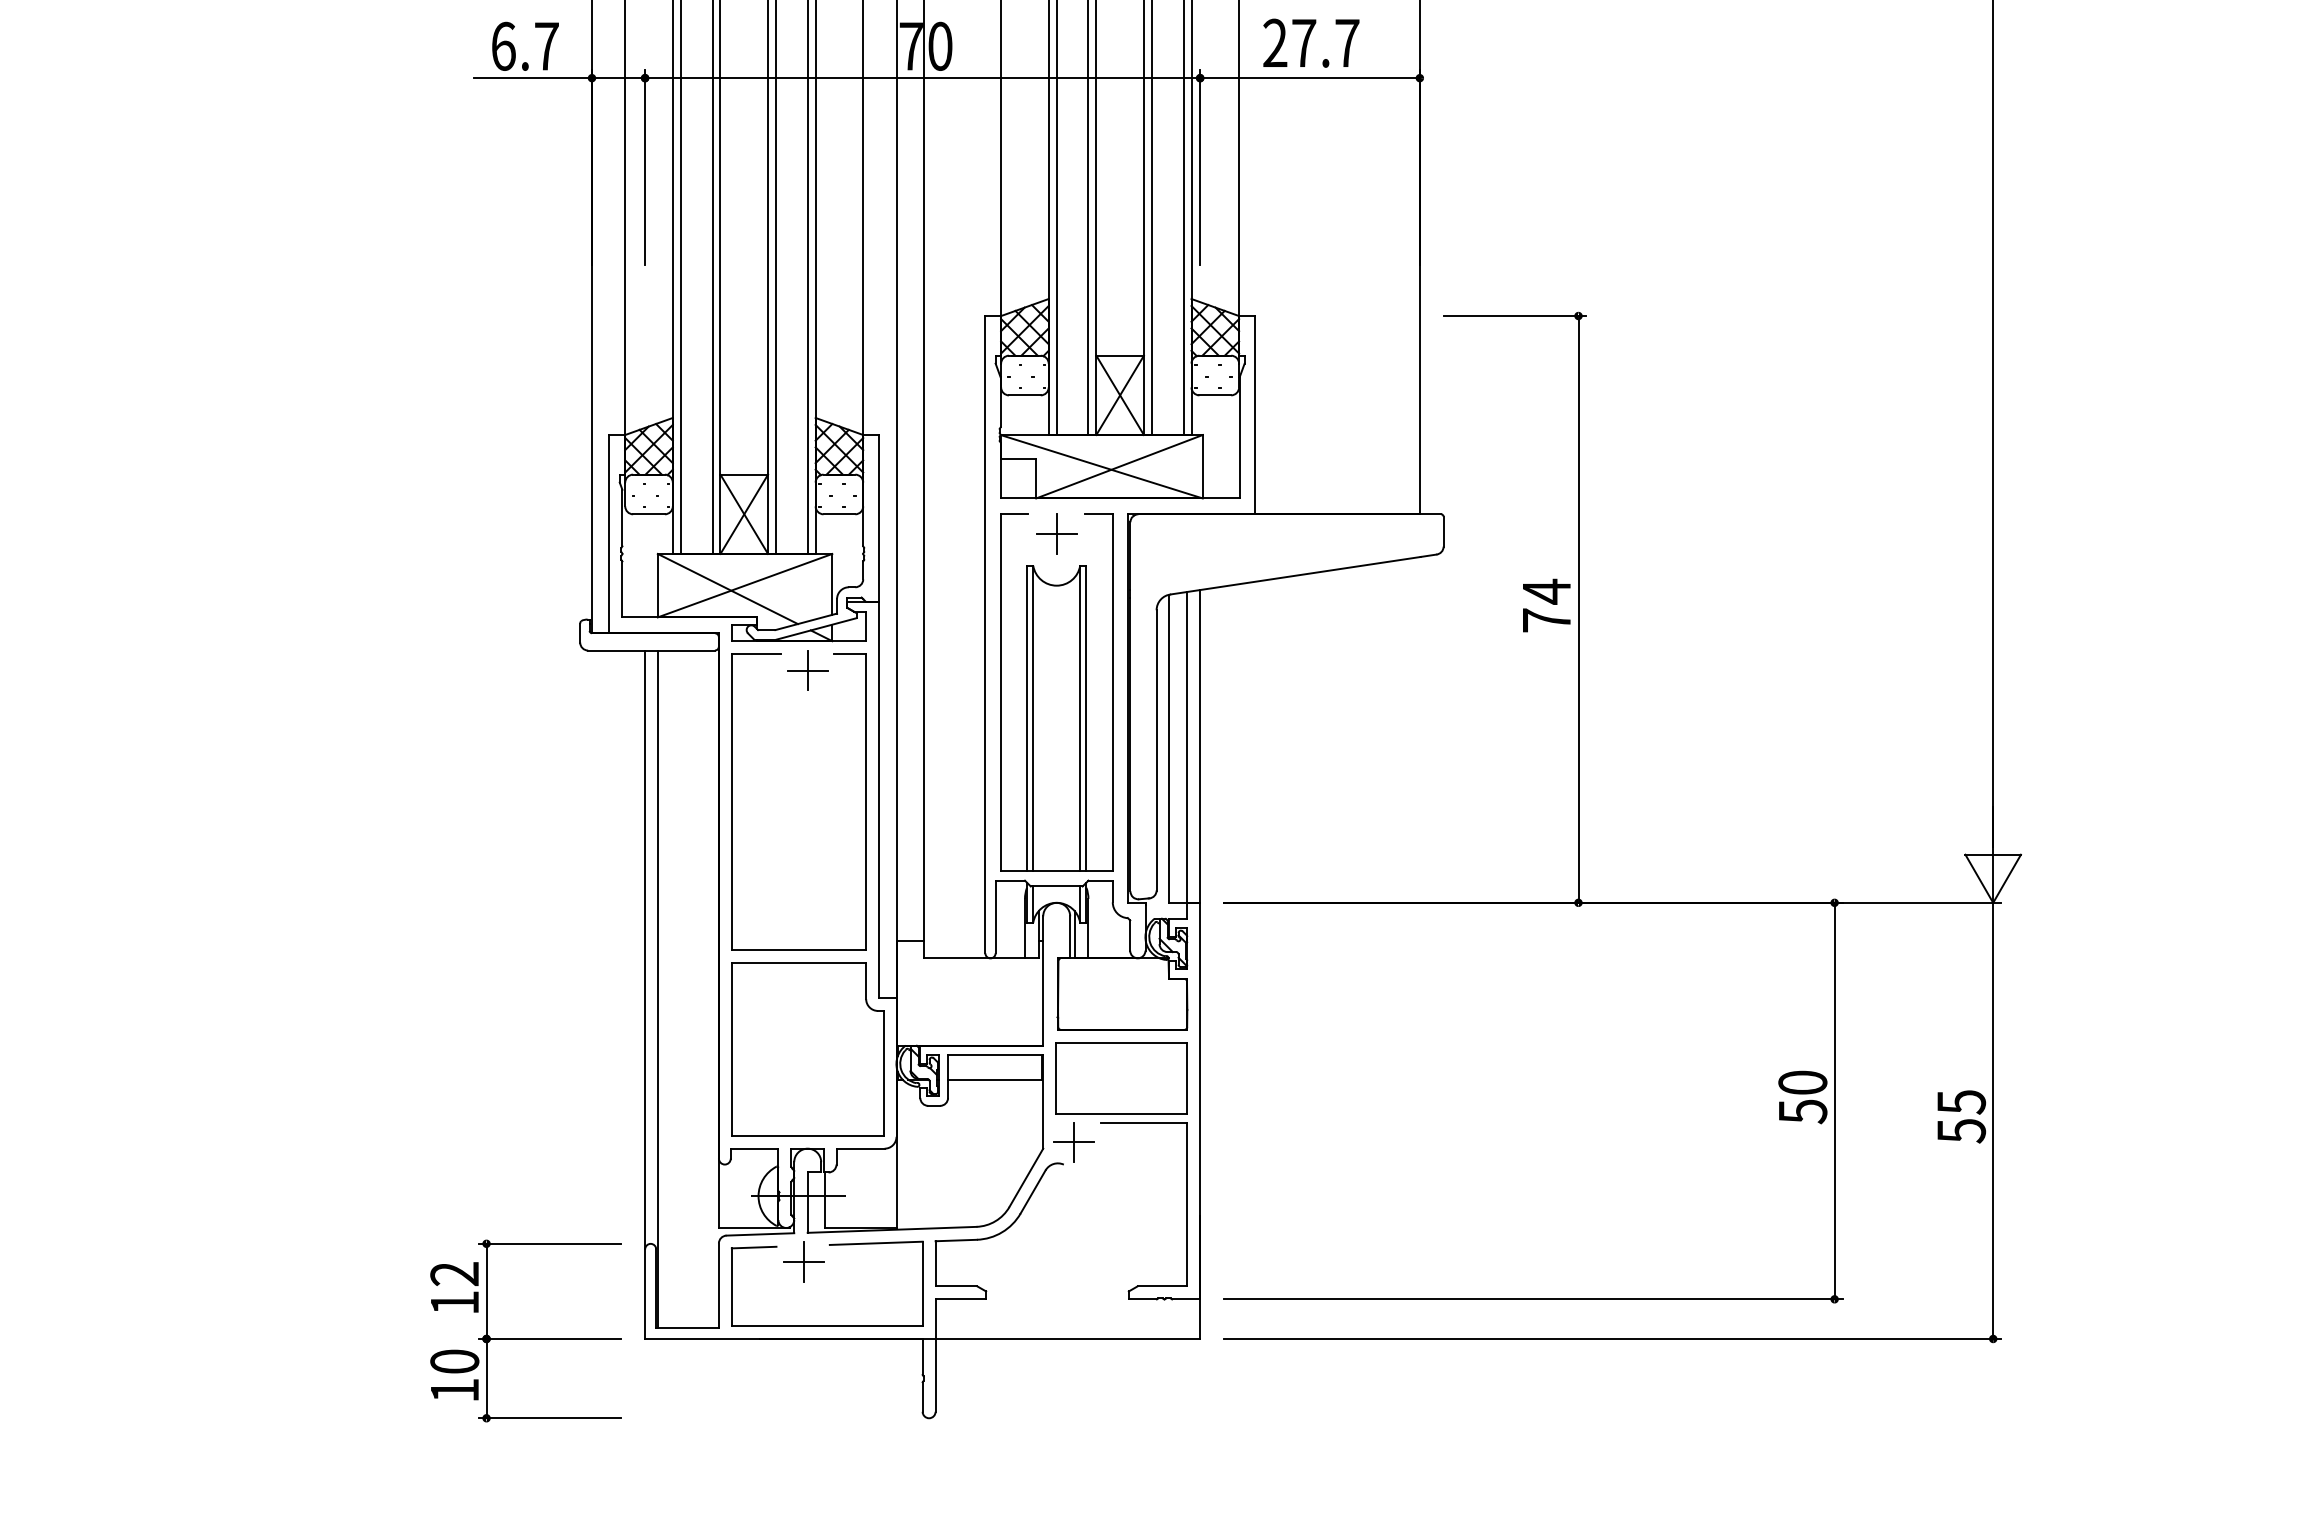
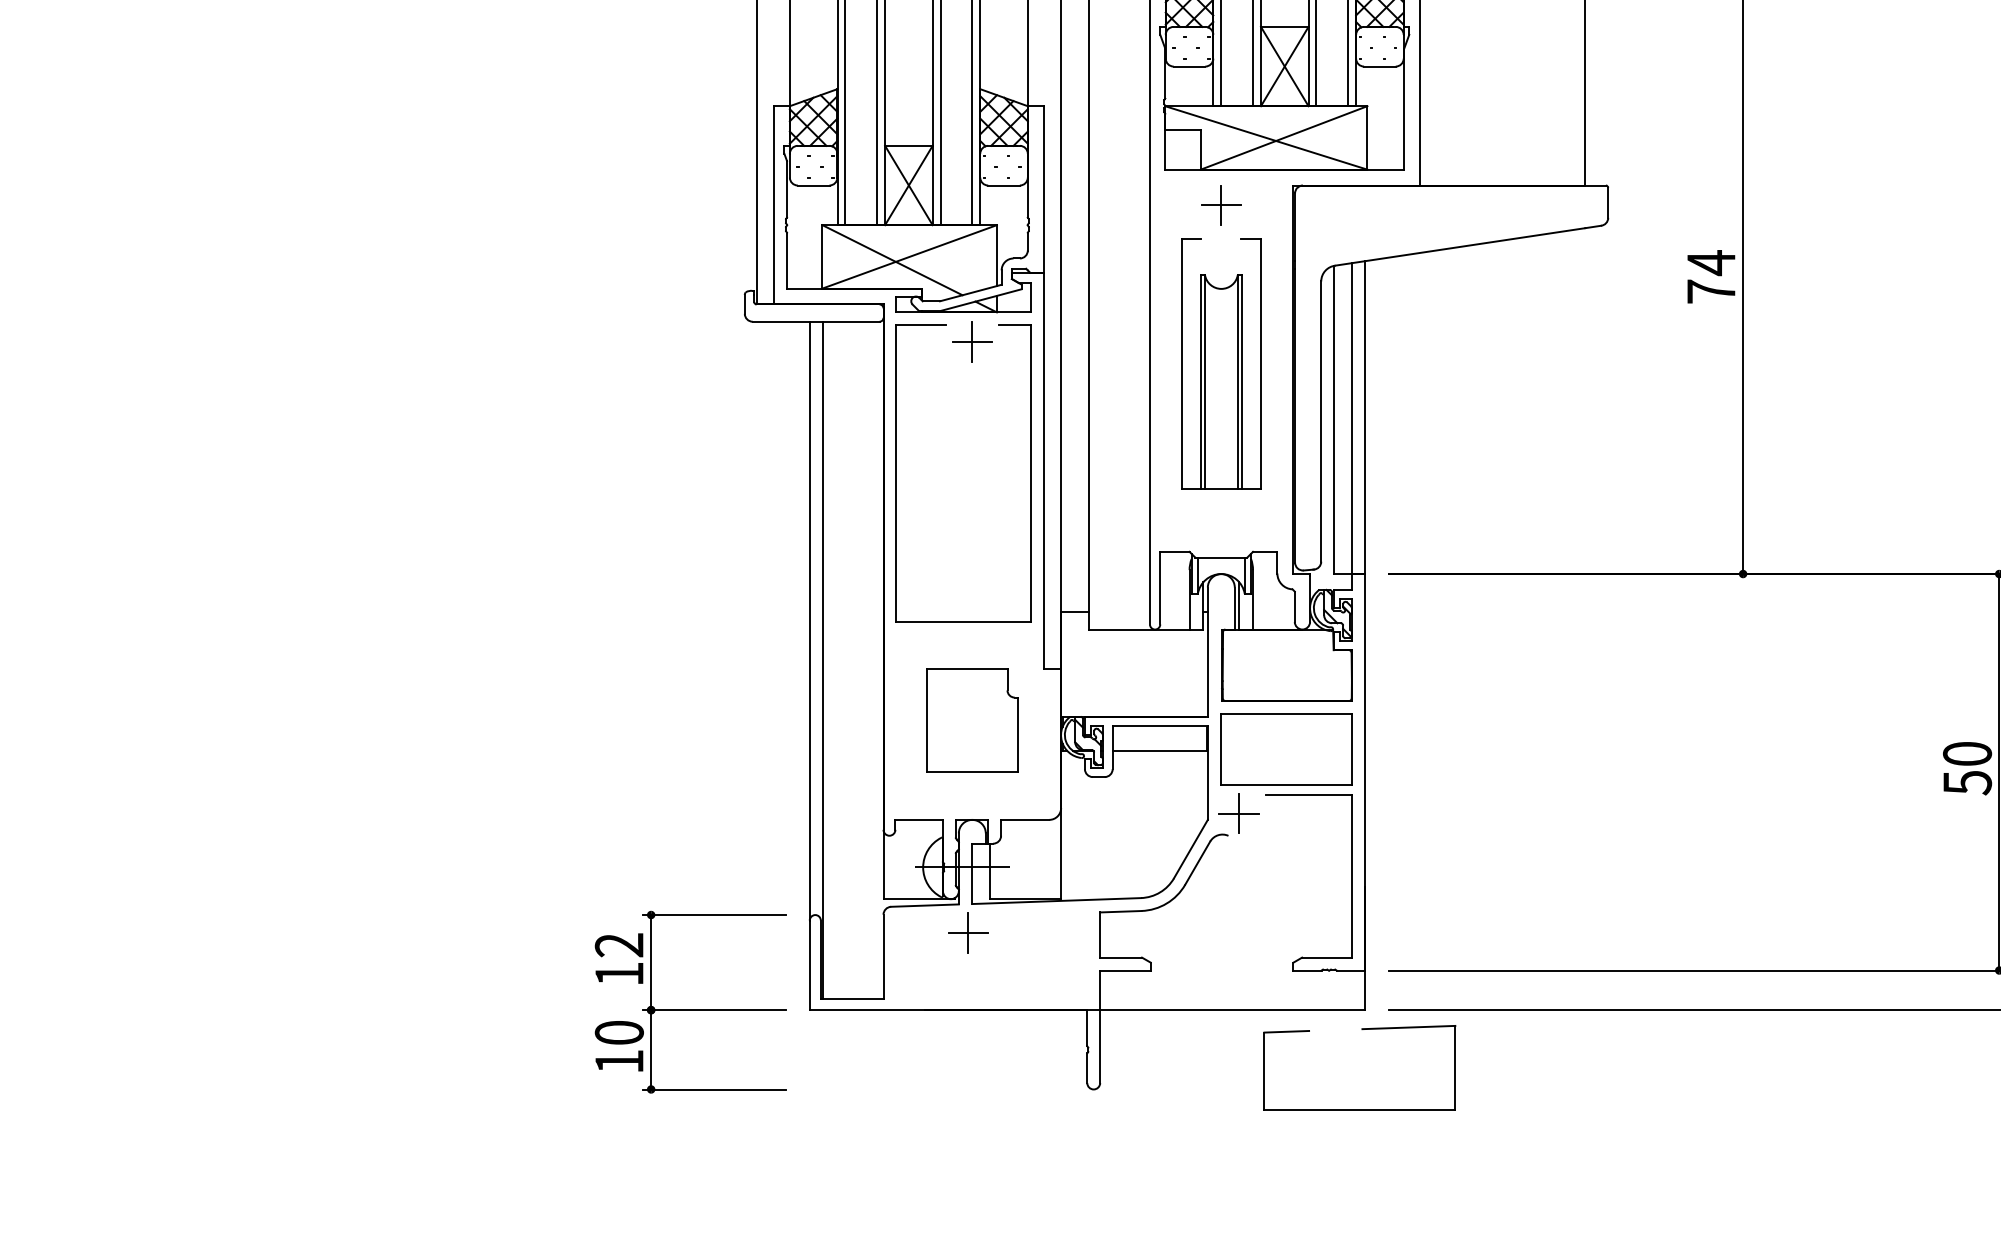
part: (1056, 692) -> (1221, 363), size x0.7
part: (807, 1049) -> (972, 720), size x0.6
part: (829, 1245) -> (1362, 1029), moved

